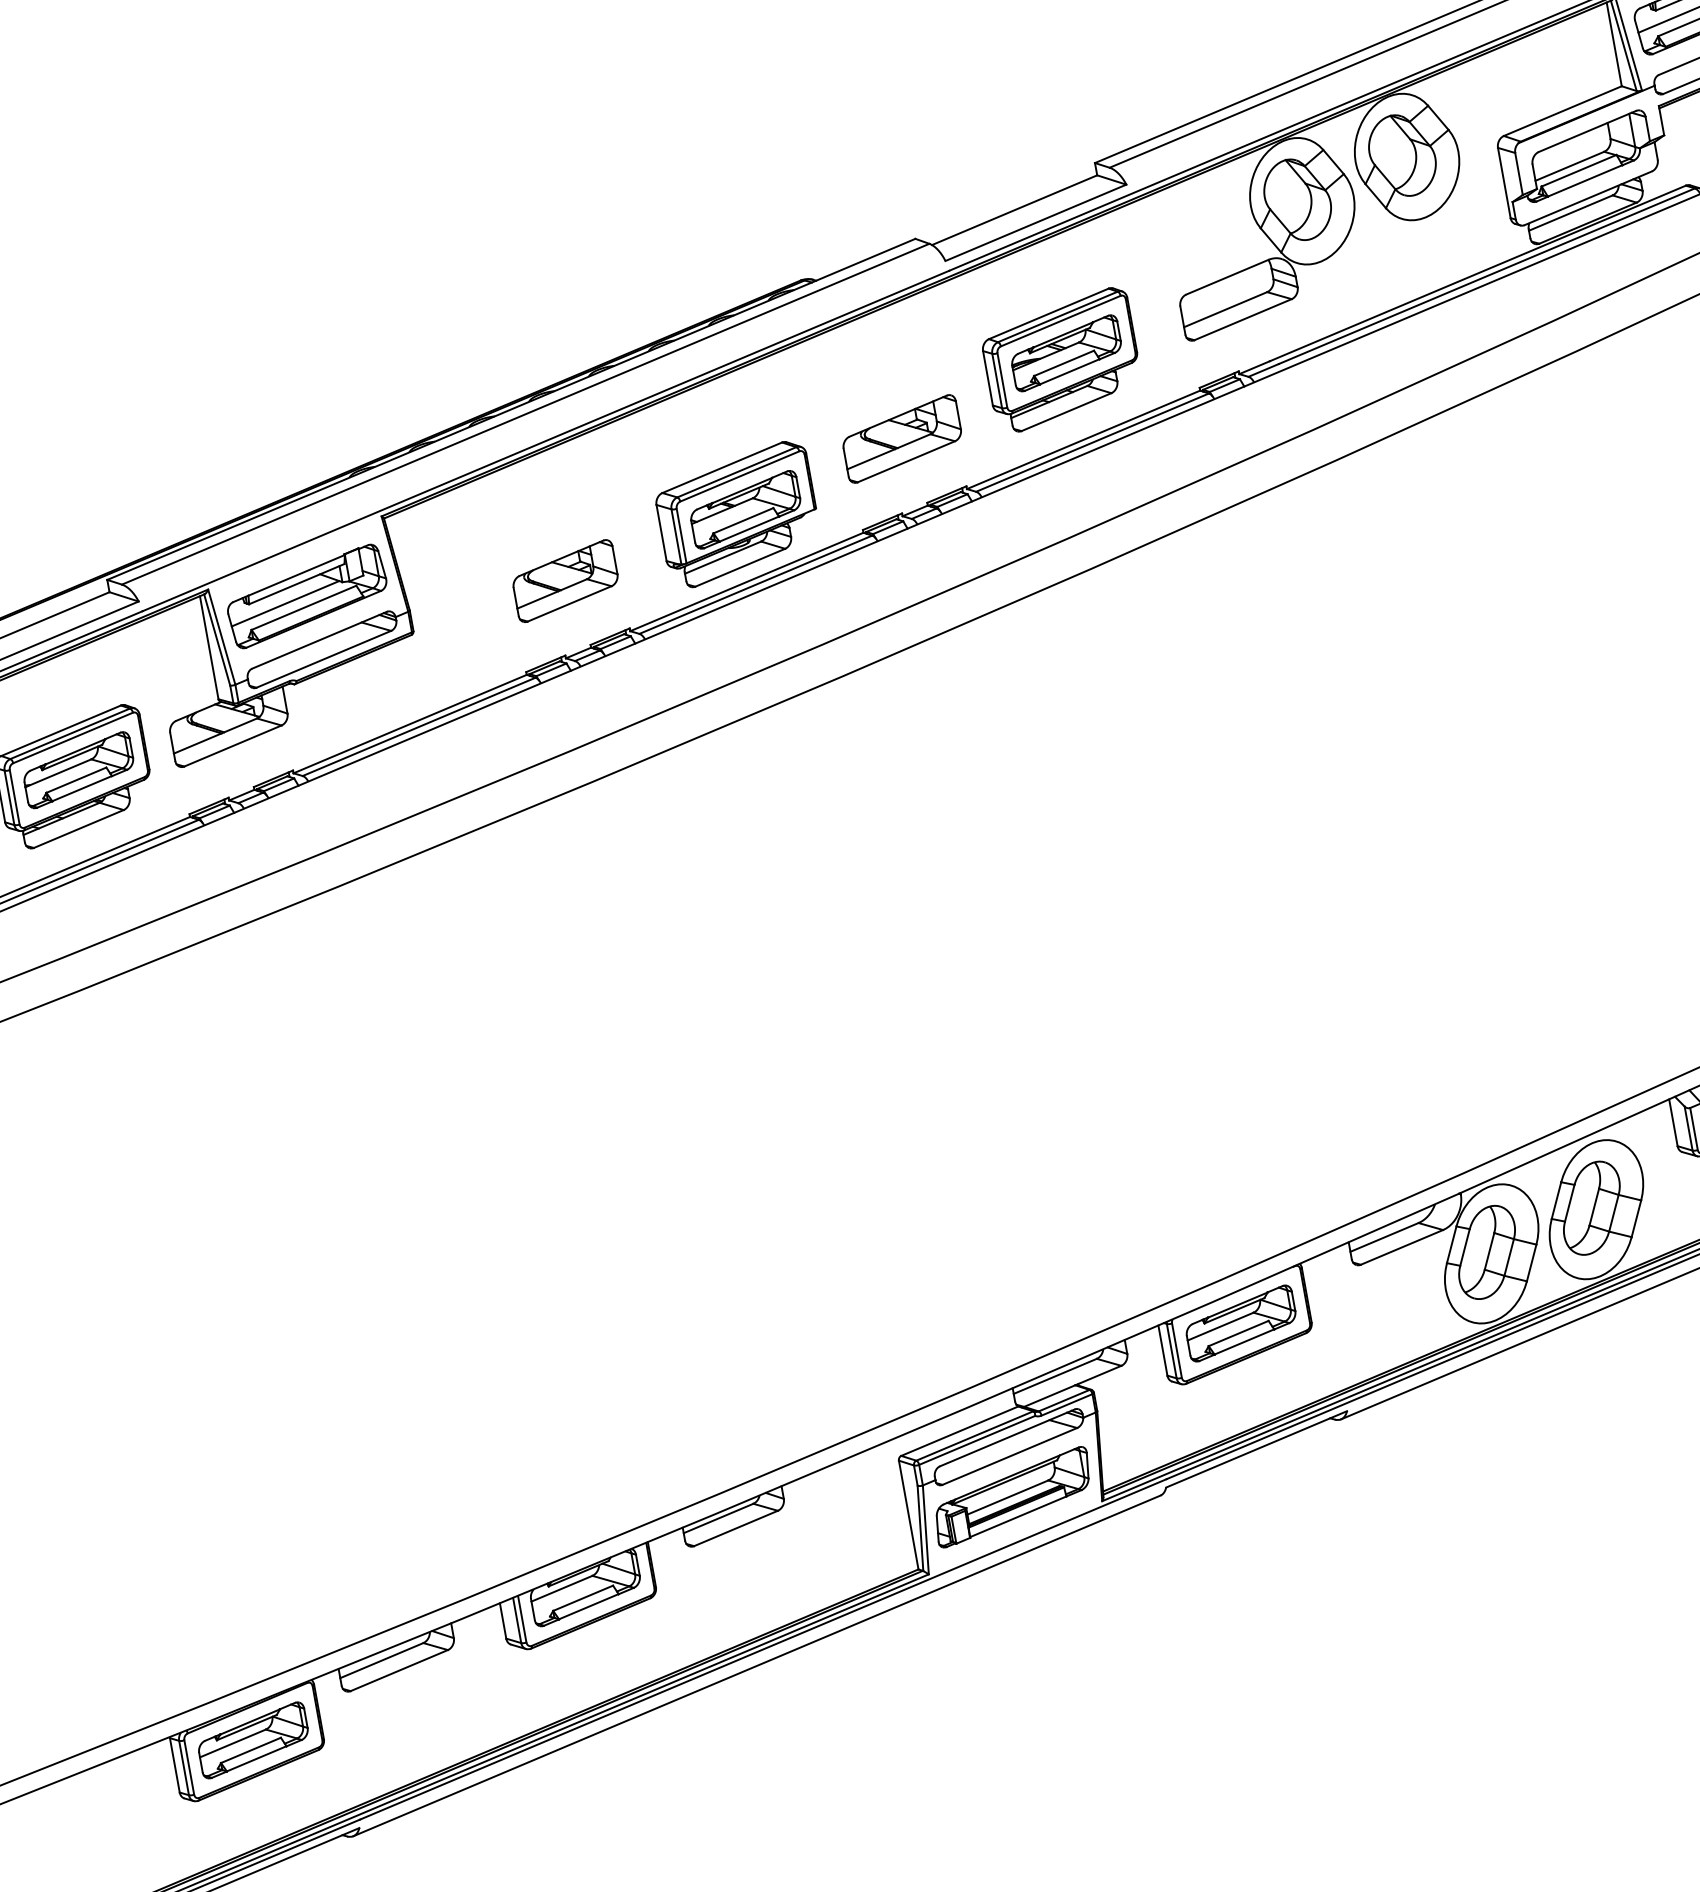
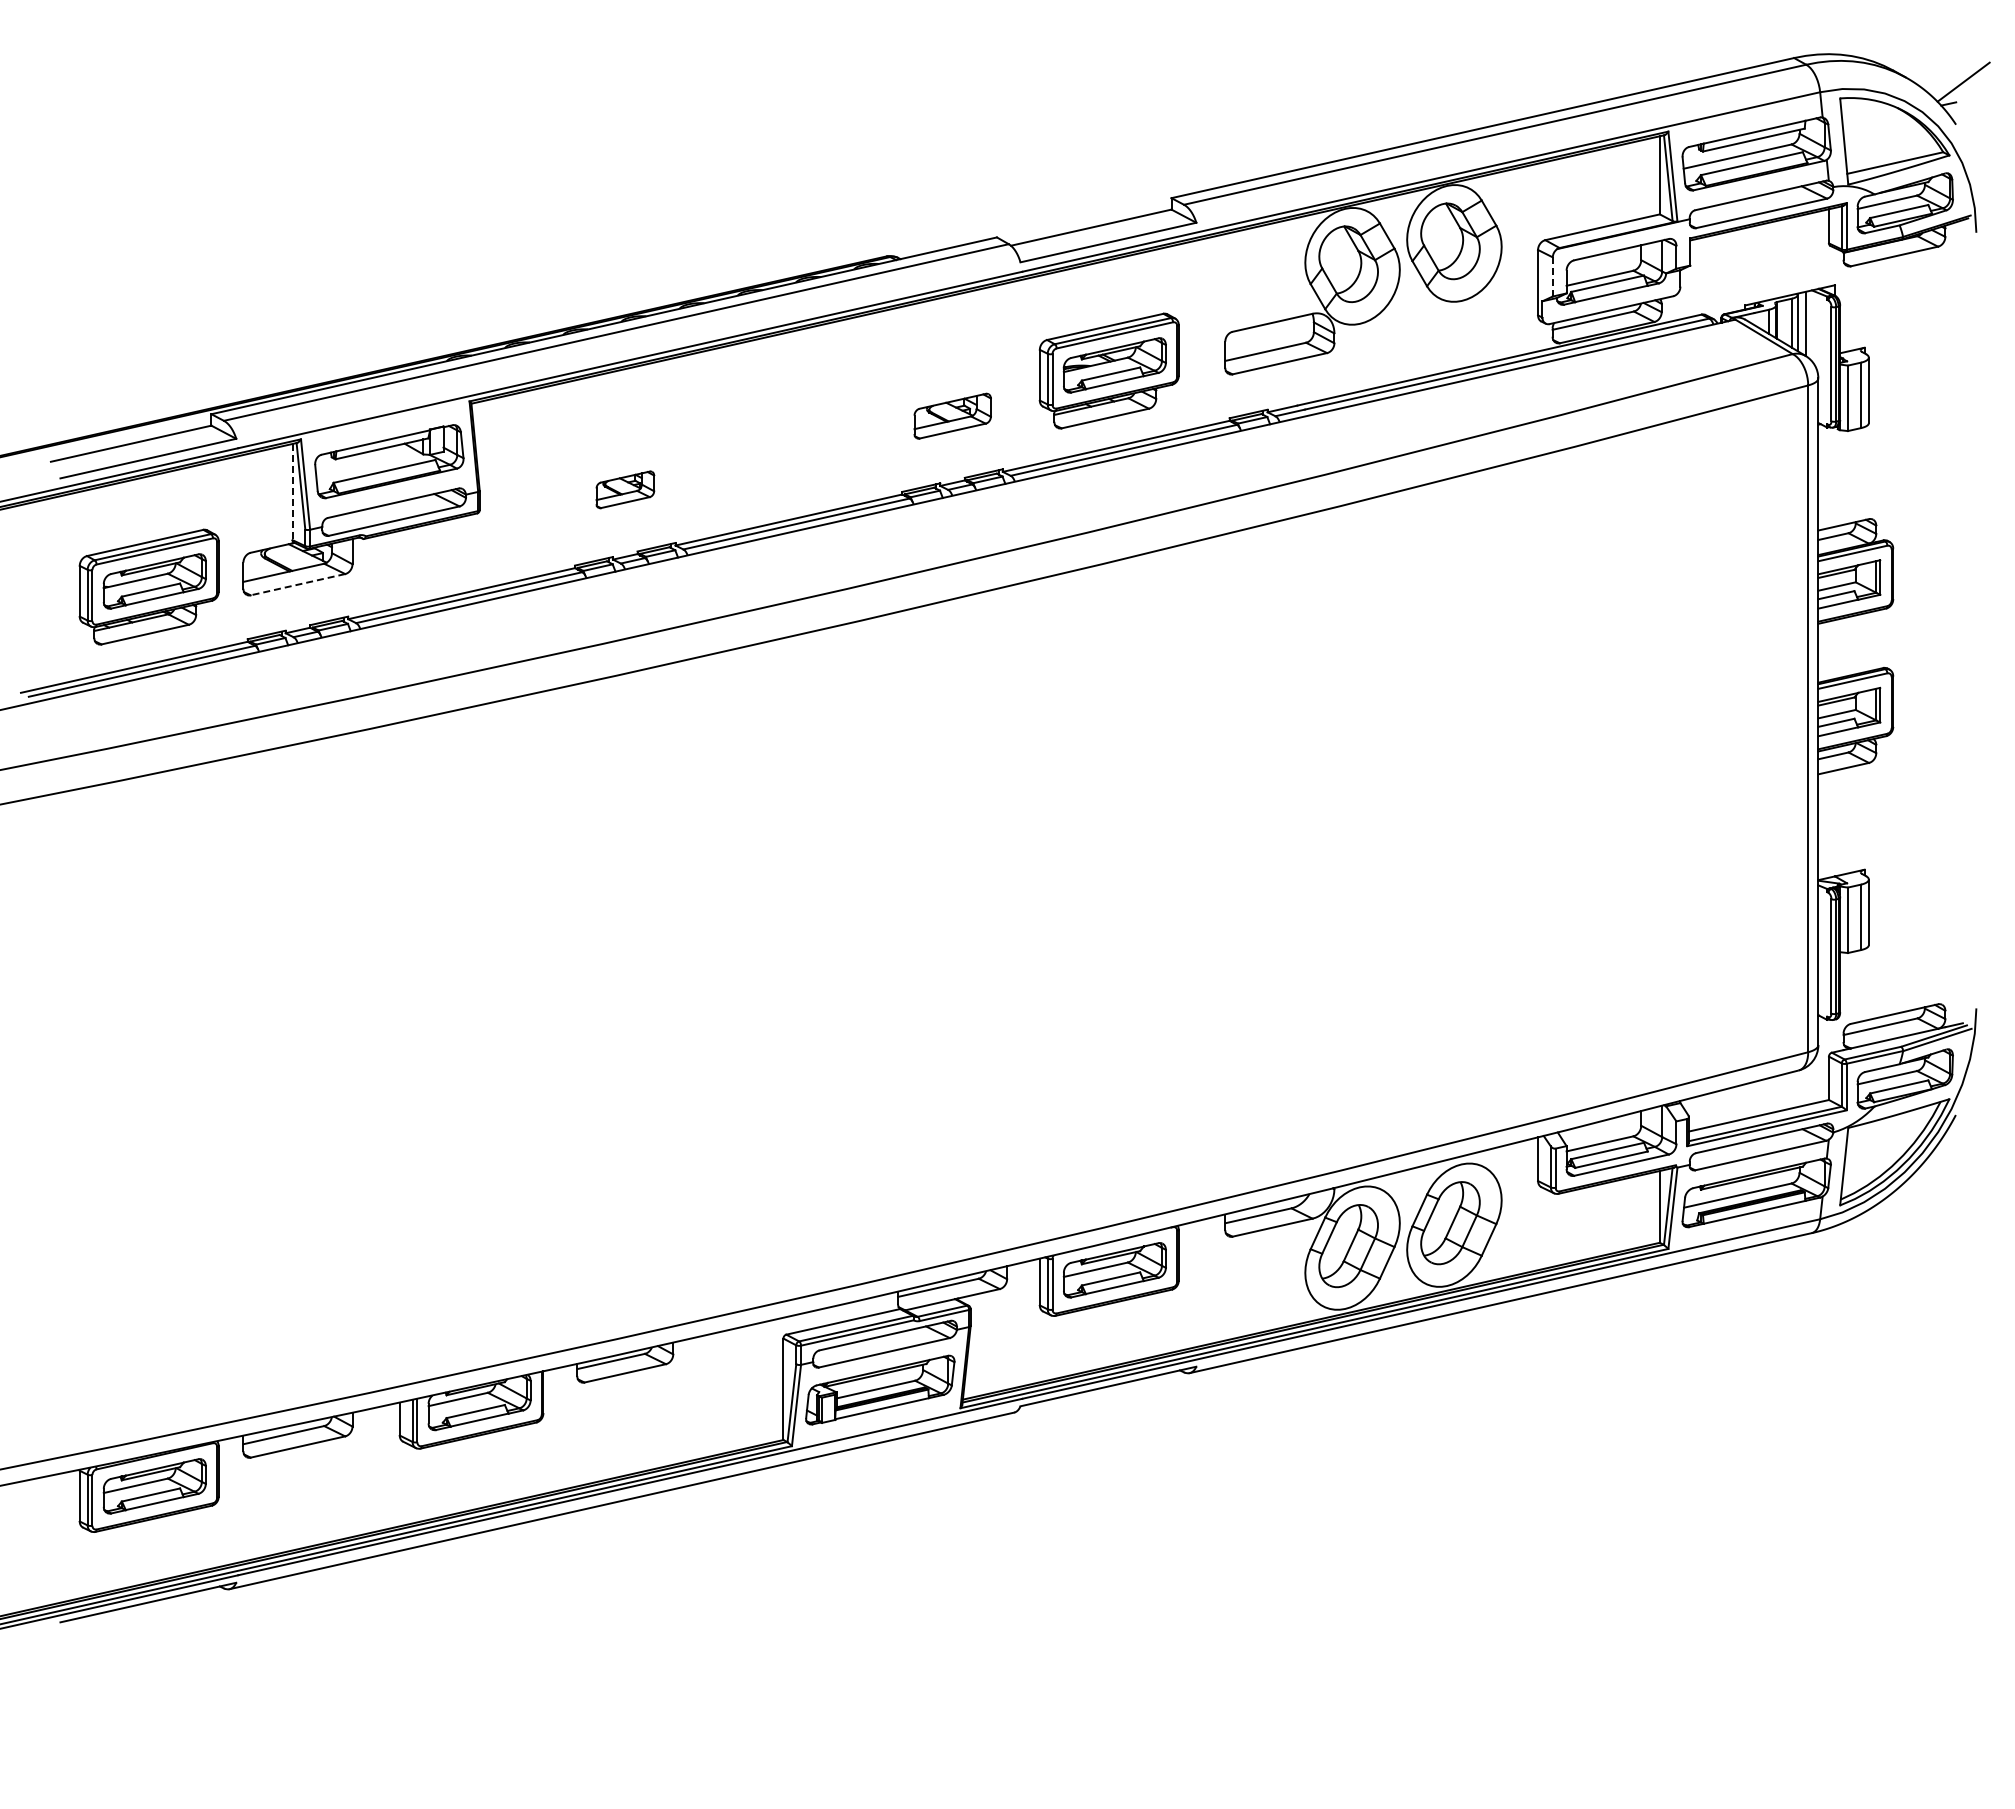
line: (1518, 173) -> (1552, 276), solid -> dashed
part: (902, 439) -> (952, 416), size x0.7
part: (737, 514) -> (791, 457), removed
part: (565, 580) -> (625, 489), size x0.6
line: (285, 603) -> (368, 464), removed
line: (209, 648) -> (292, 492), solid -> dashed
line: (232, 745) -> (297, 584), solid -> dashed

